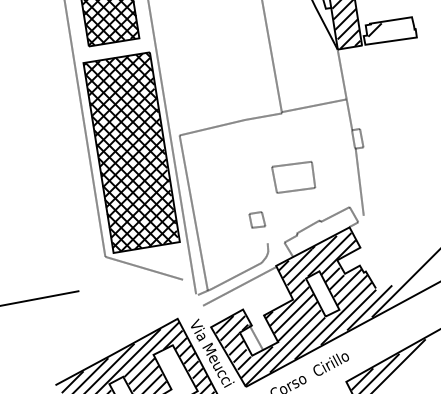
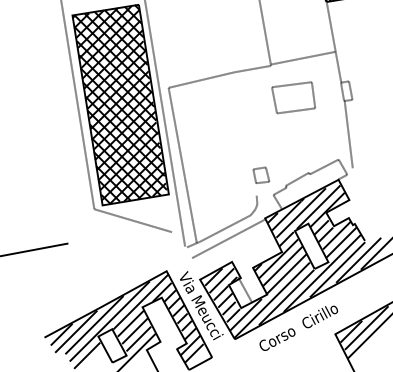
line: (292, 165) -> (292, 85), moved
line: (262, 219) -> (266, 174), moved

